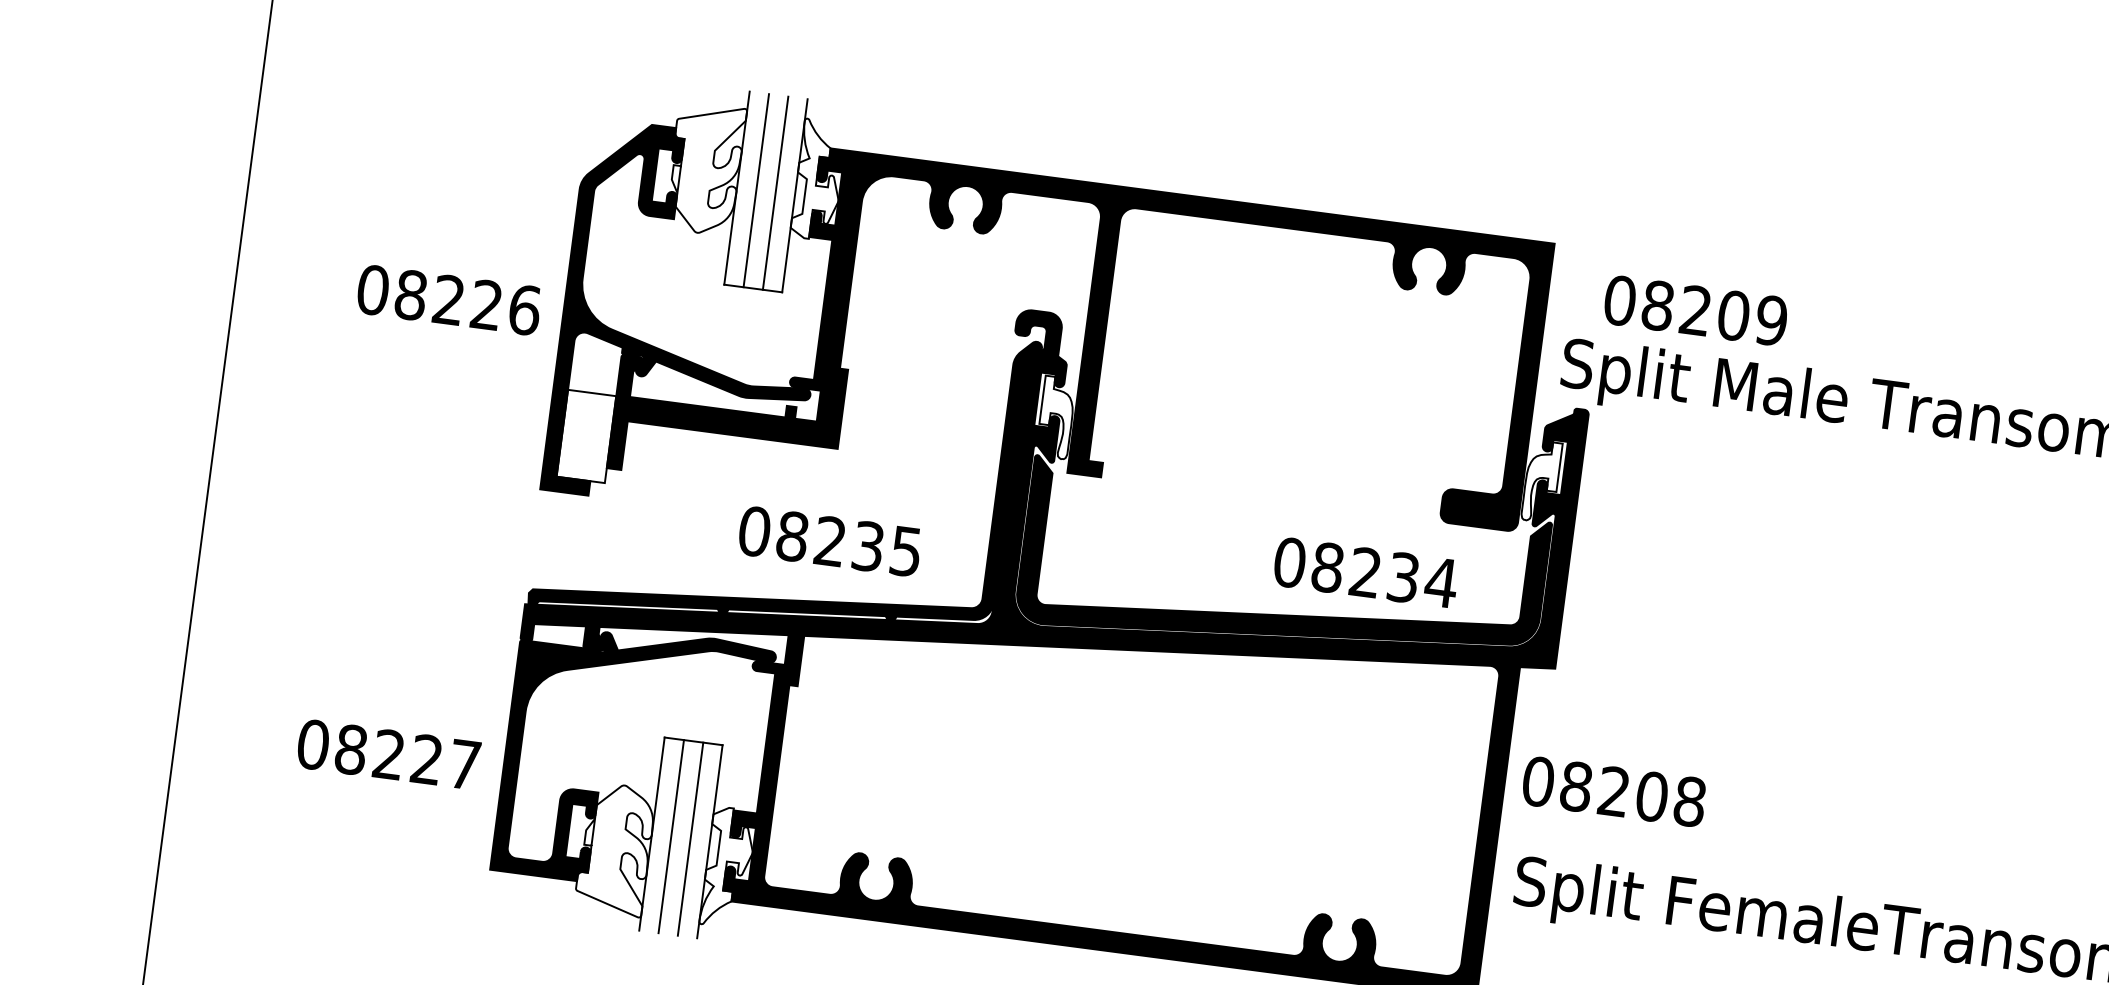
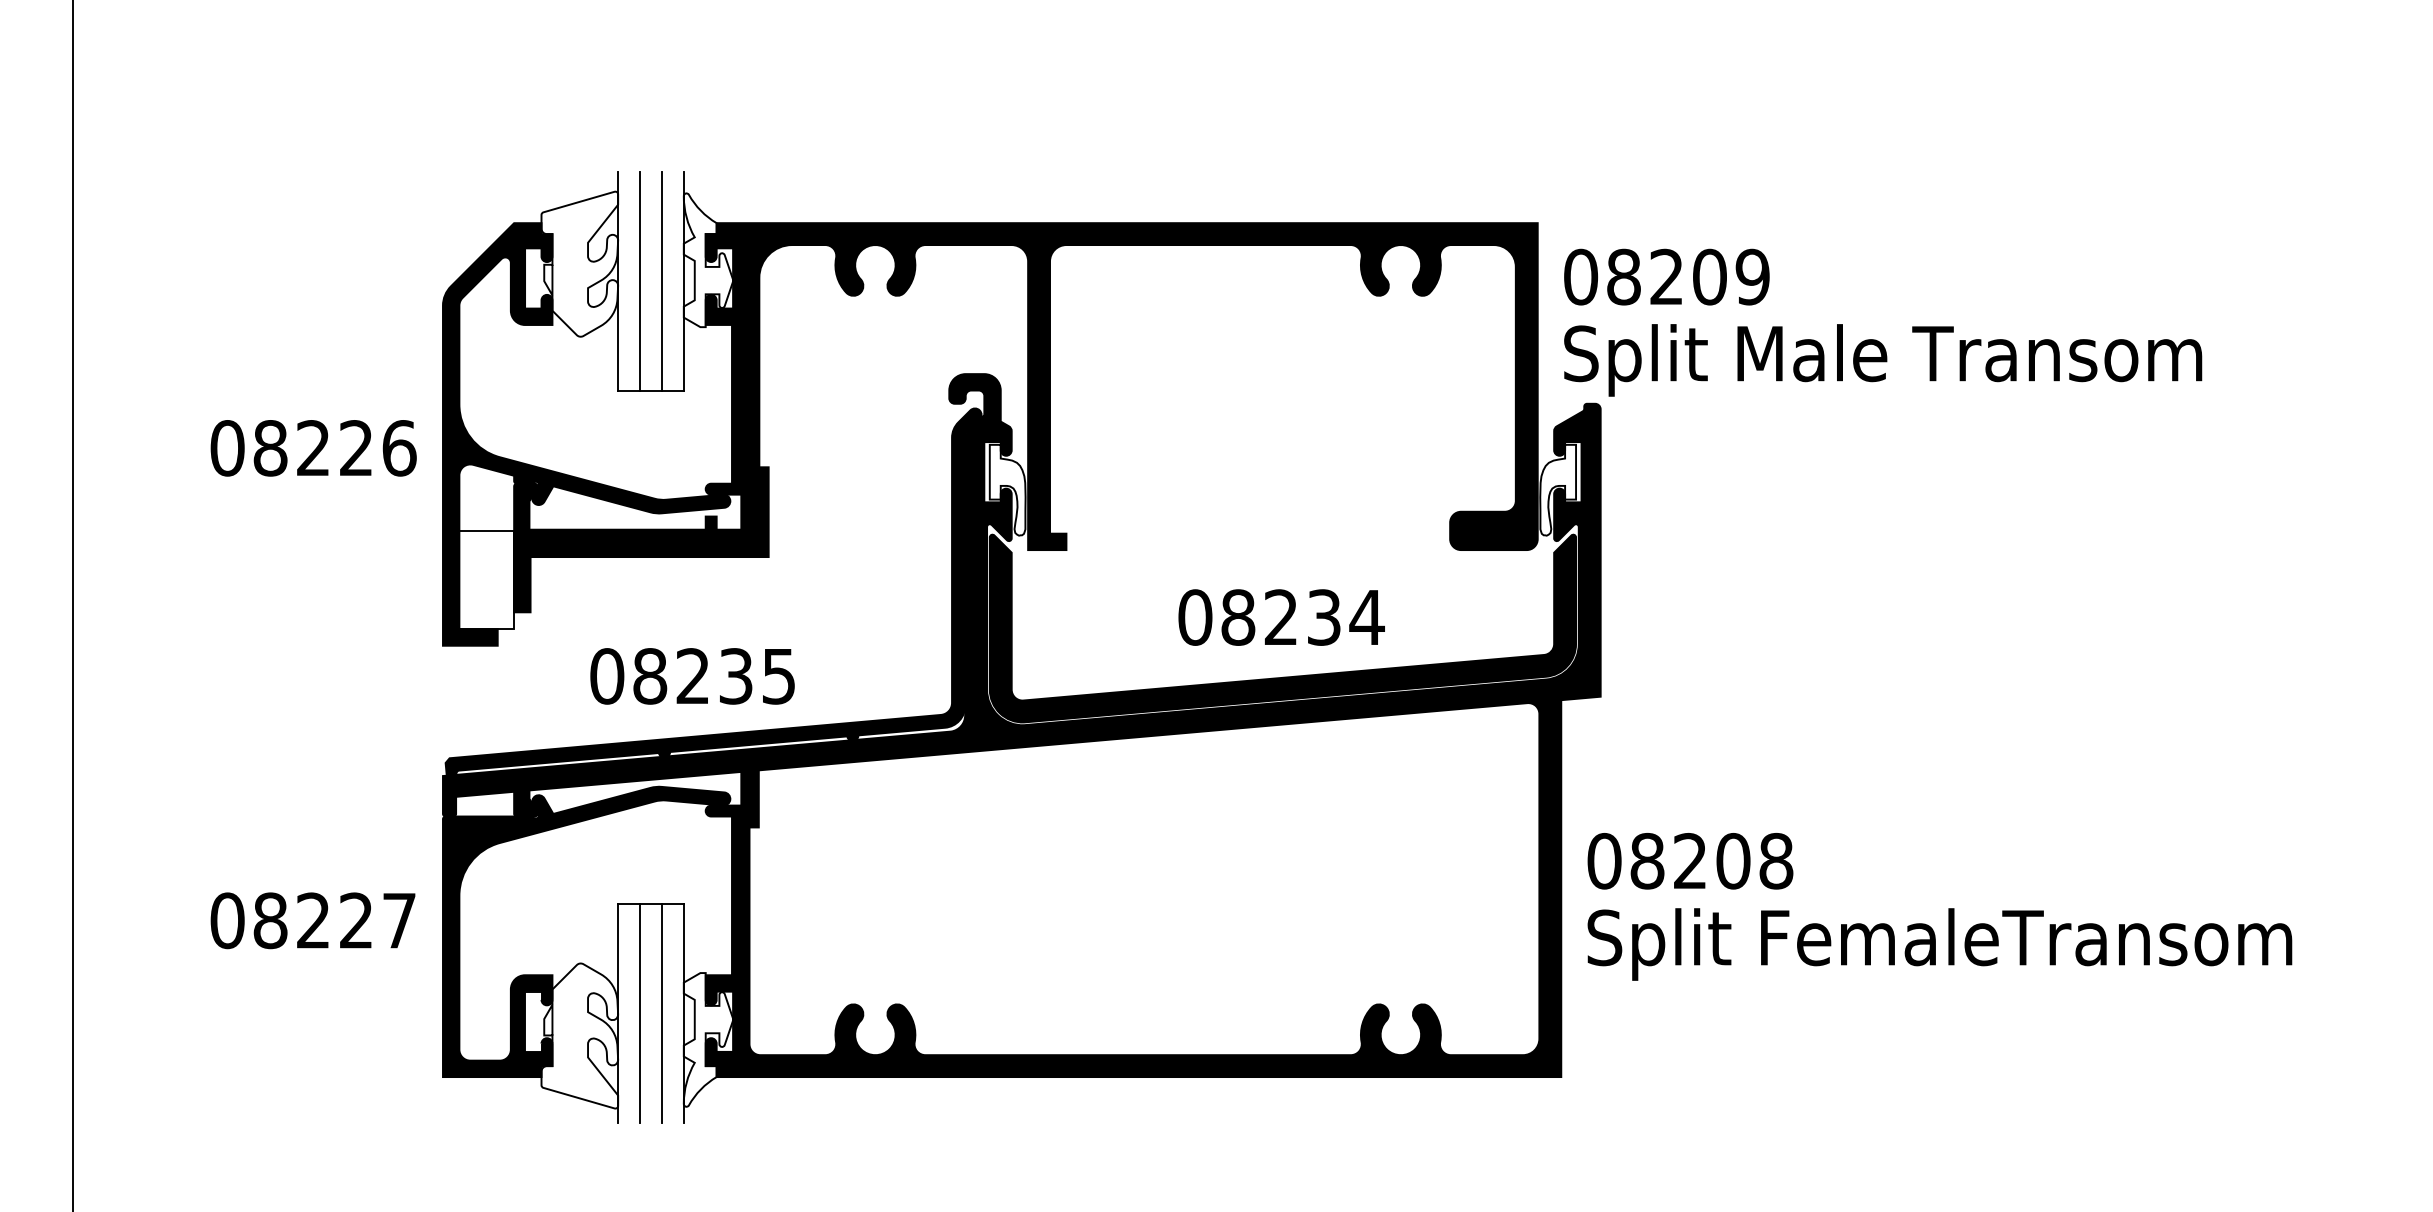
text: (1695, 310) -> (1666, 276), moved
text: (829, 541) -> (692, 676), moved
text: (1365, 572) -> (1281, 617), moved
text: (388, 754) -> (312, 920), moved
text: (1614, 791) -> (1690, 861), moved

